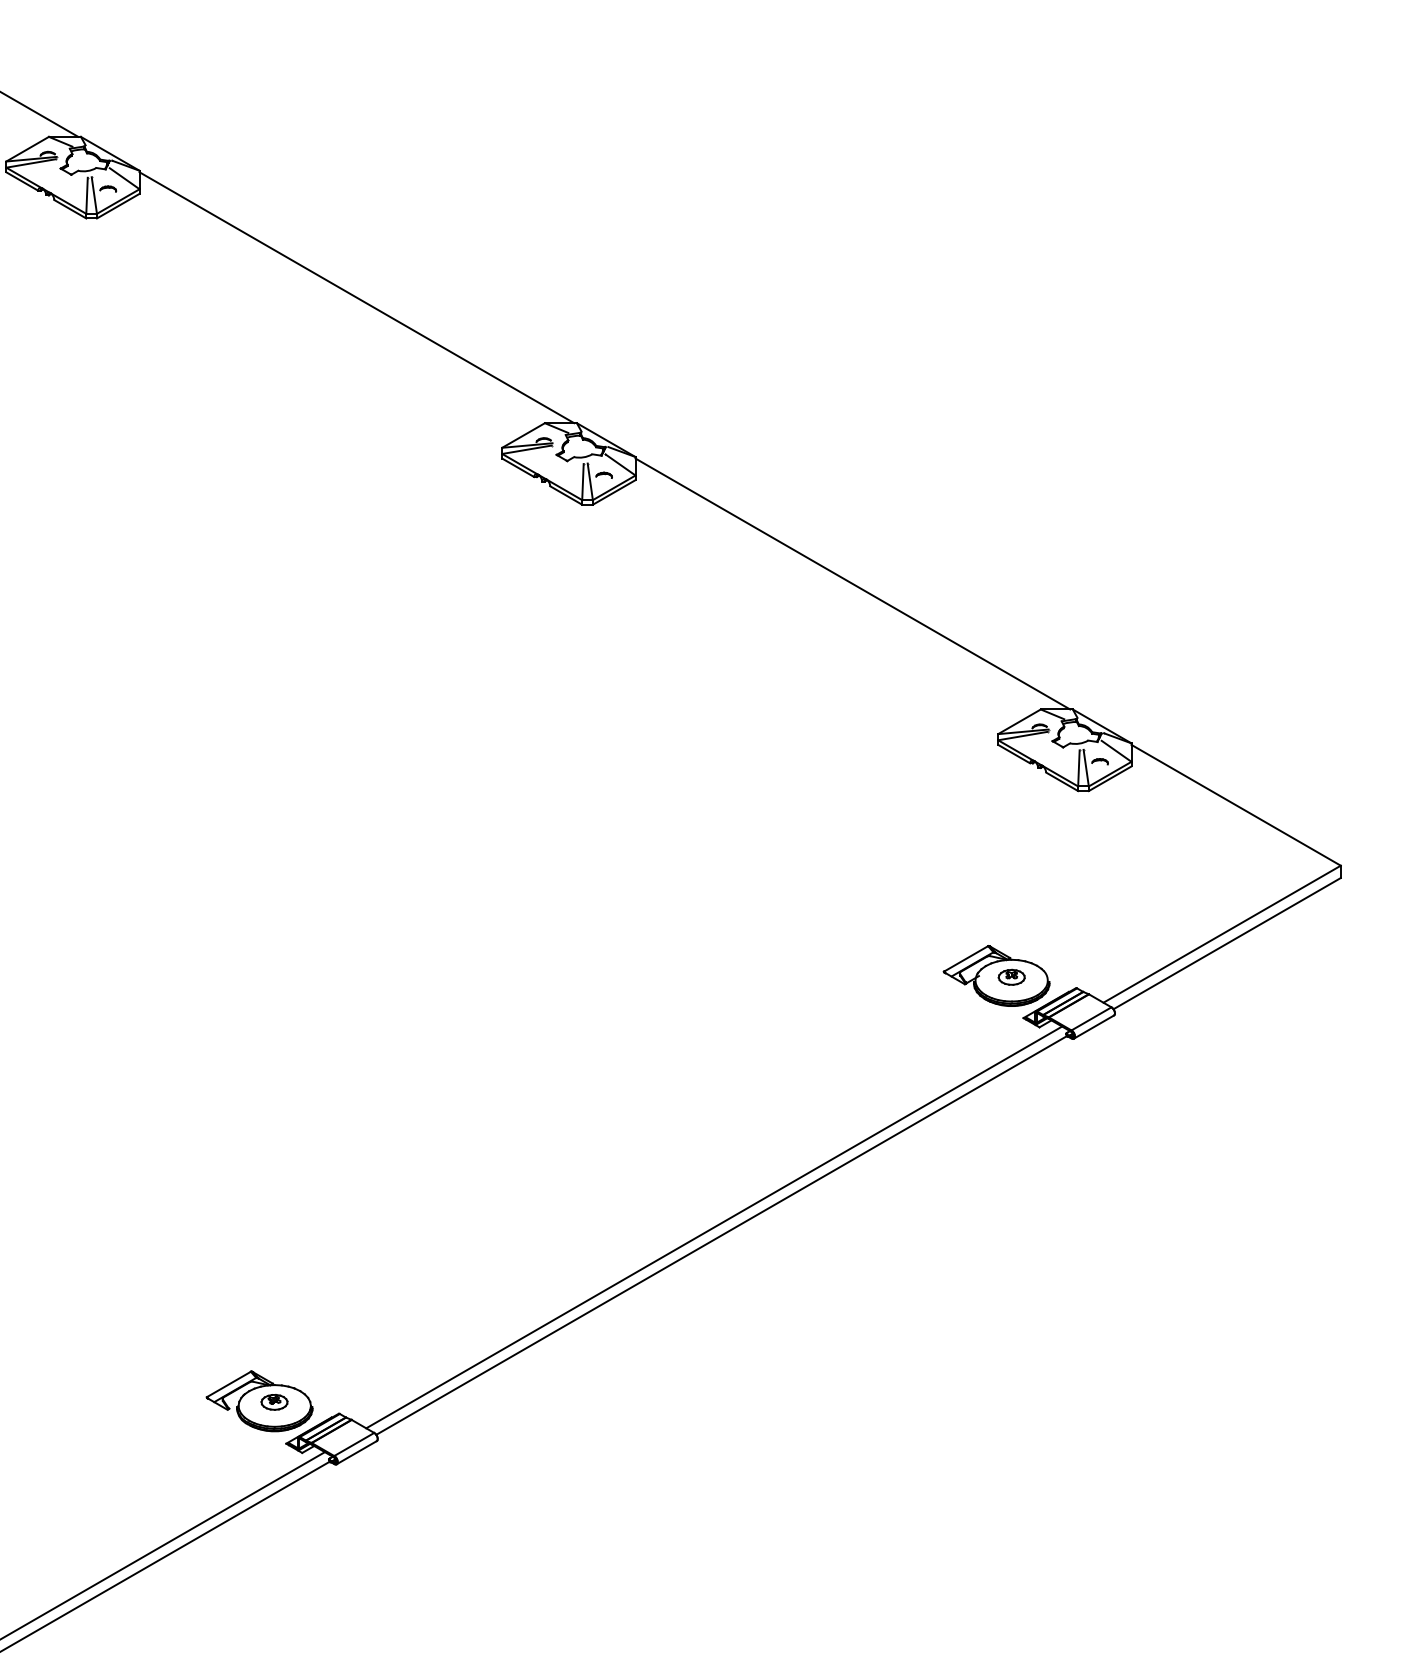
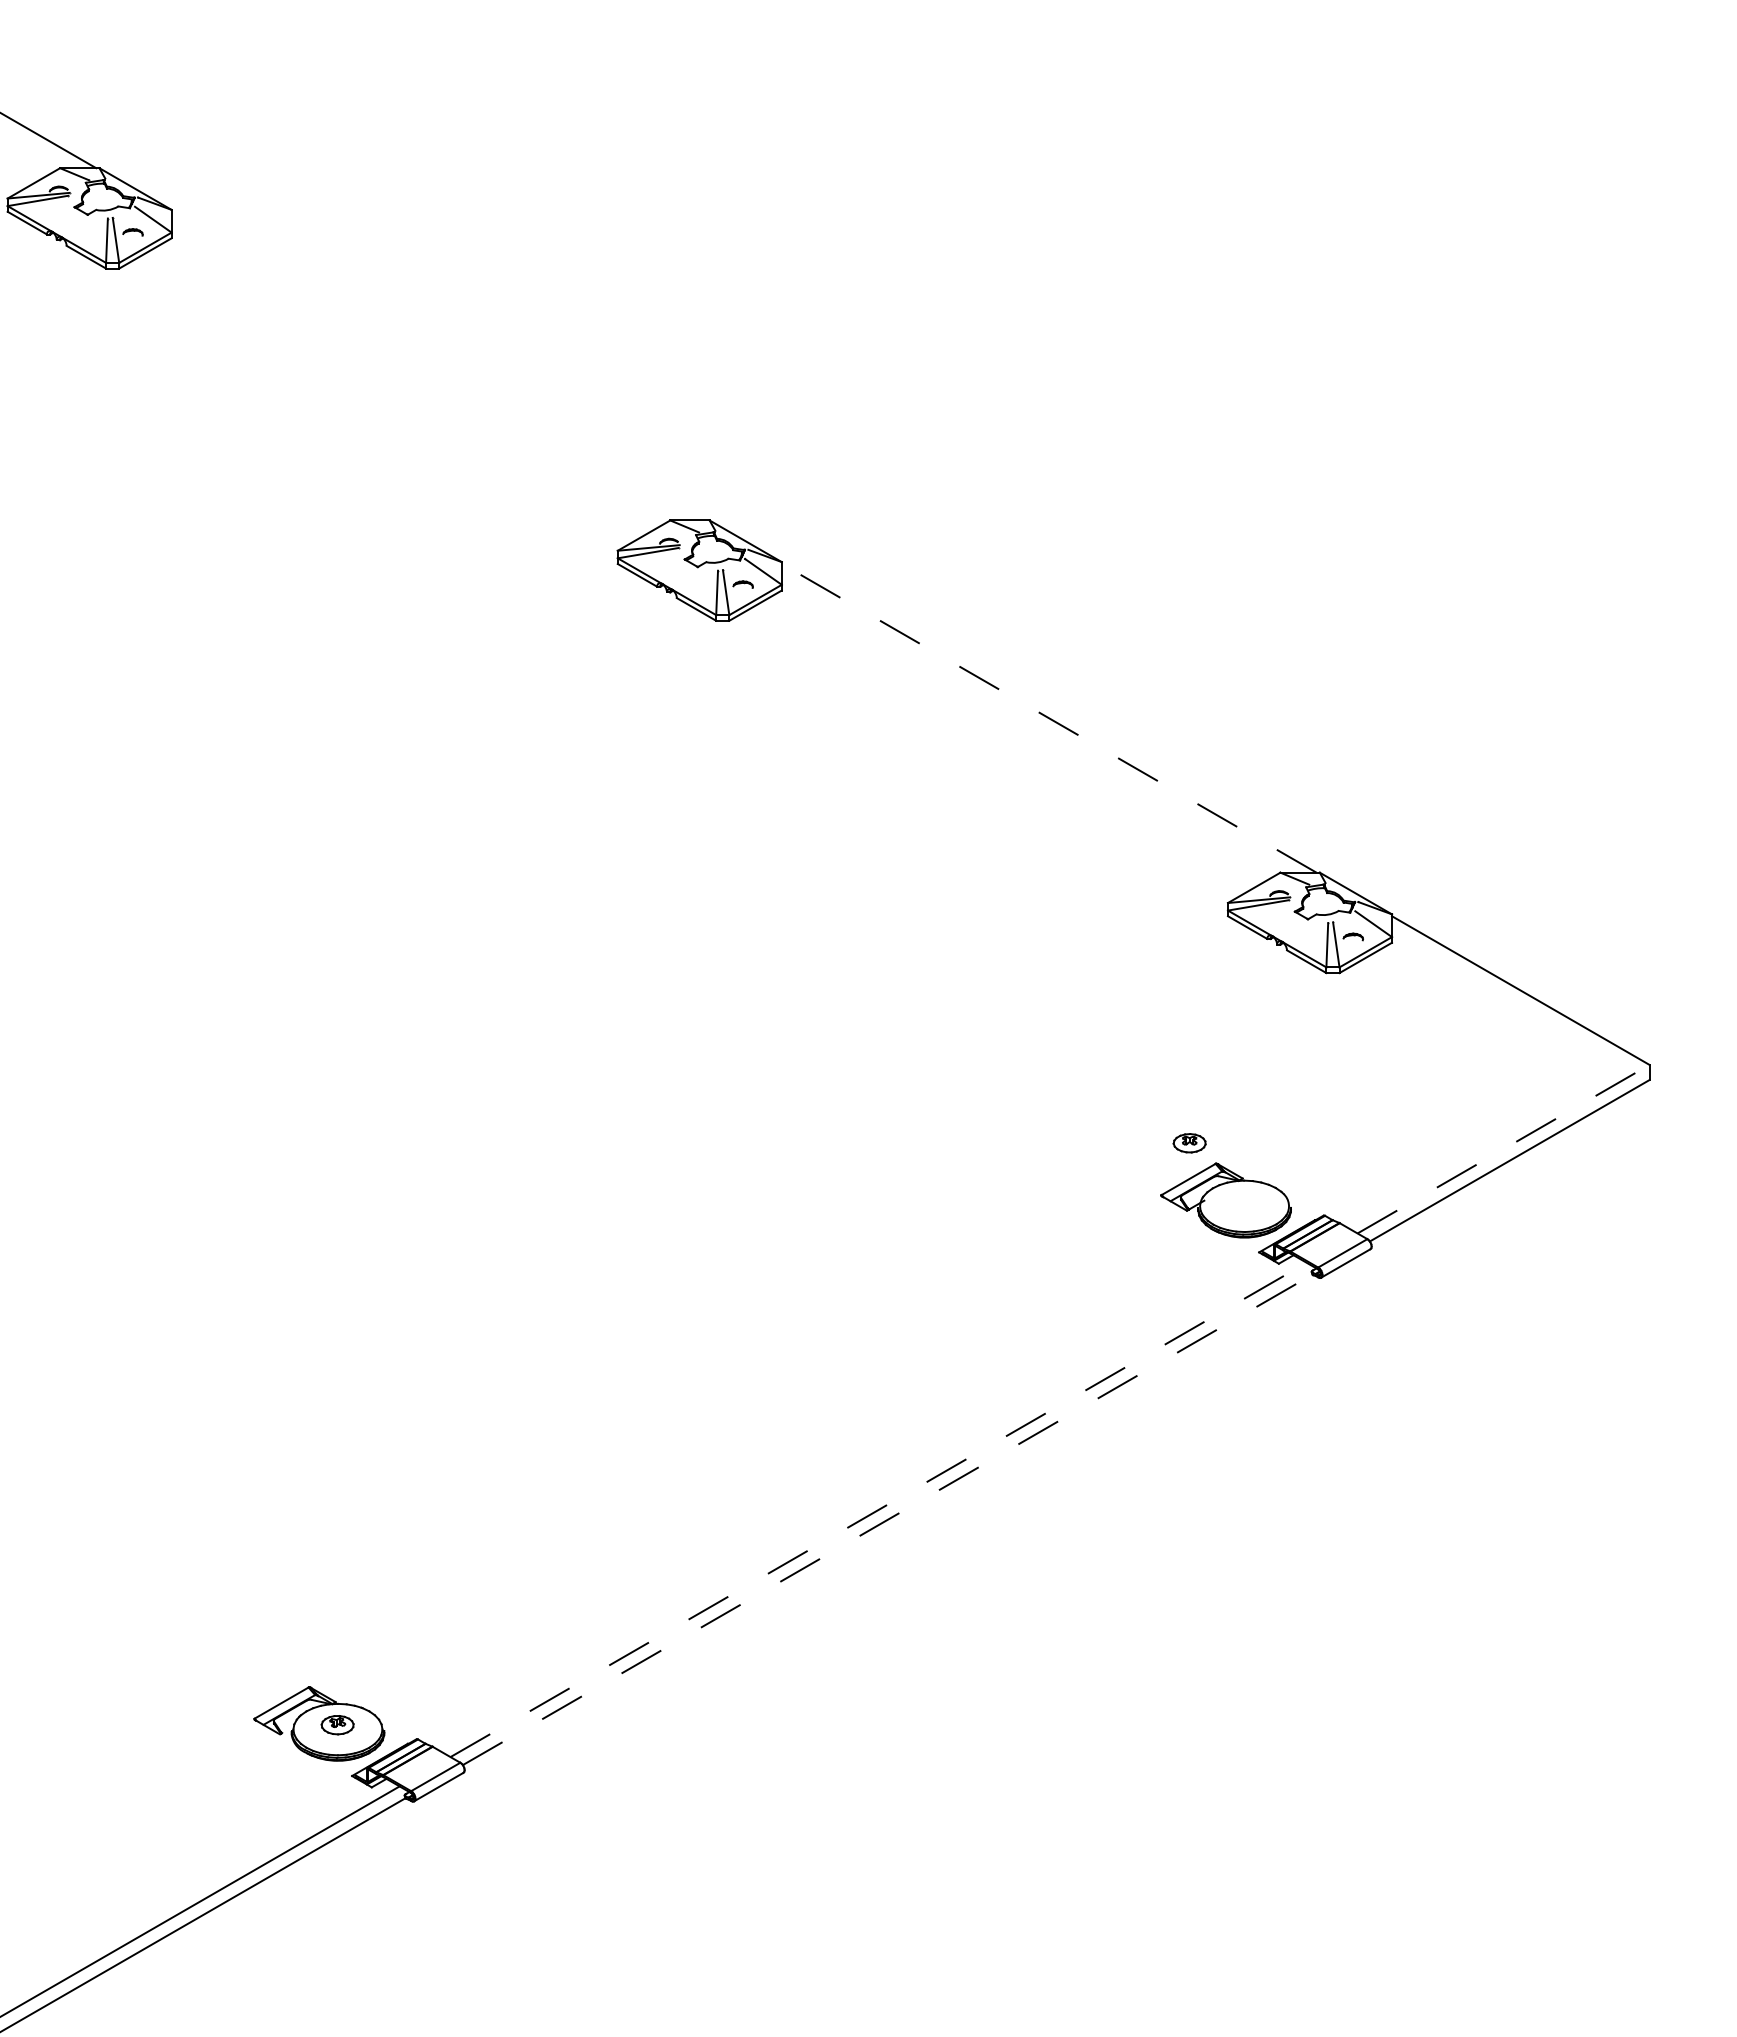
line: (356, 297) -> (438, 365), removed
line: (853, 584) -> (1049, 718), solid -> dashed
line: (1222, 934) -> (1503, 1149), solid -> dashed
part: (1011, 977) -> (1189, 1143), moved
line: (714, 1227) -> (879, 1509), solid -> dashed
line: (721, 1235) -> (887, 1519), solid -> dashed

